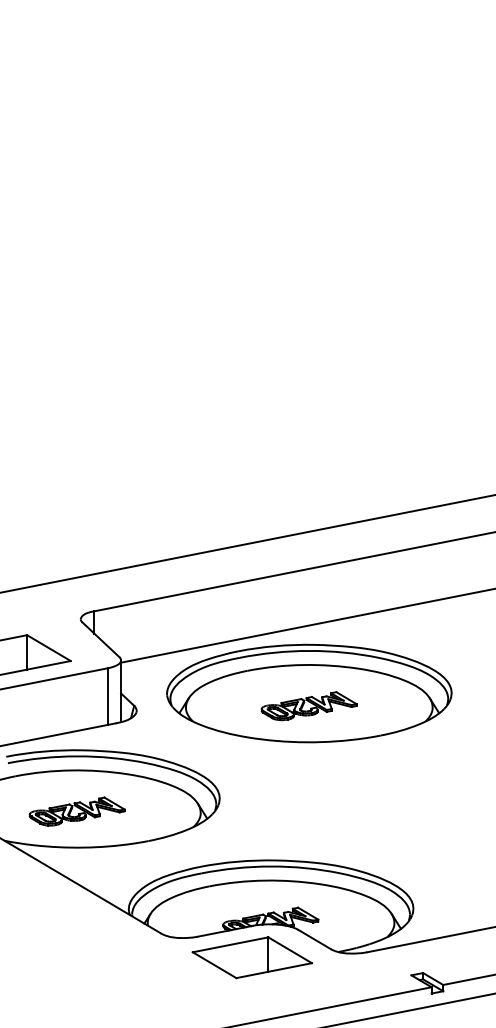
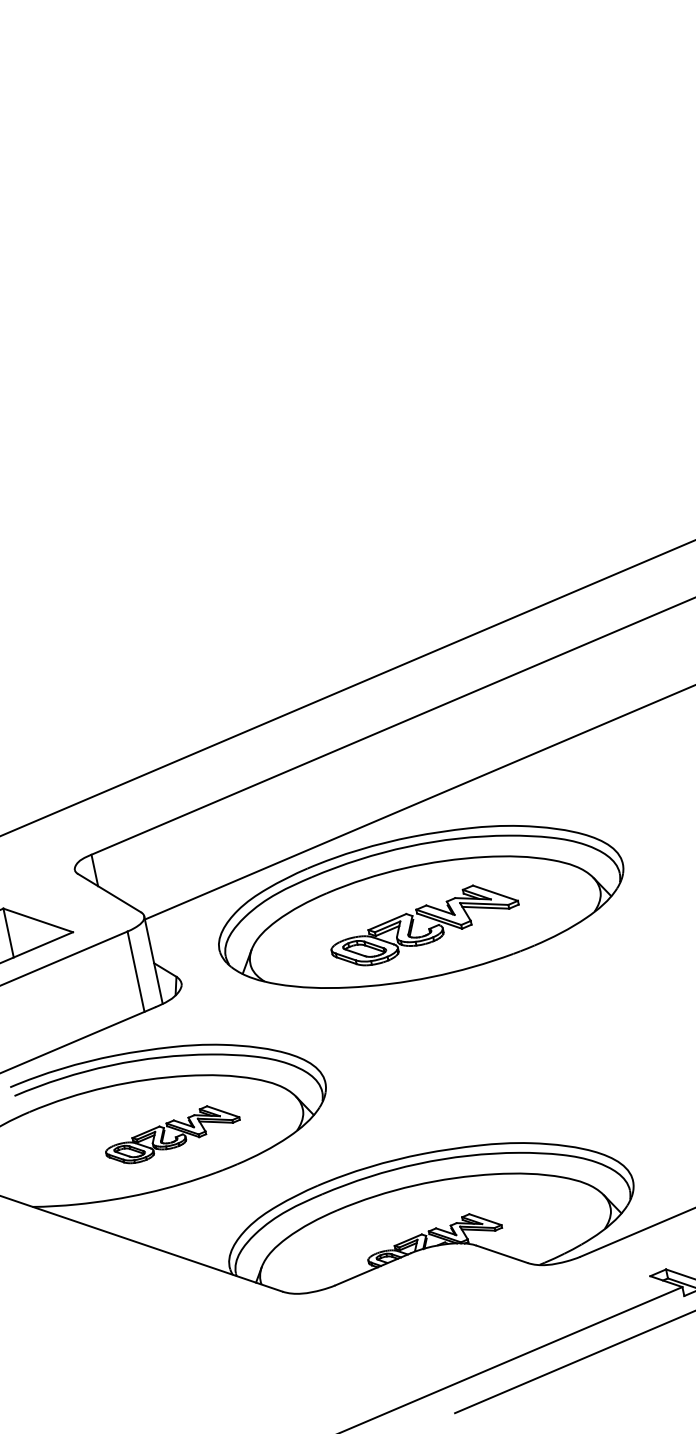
part: (308, 706) -> (423, 925), size x1.4
part: (76, 811) -> (171, 1134), moved
part: (251, 957) -> (418, 1298), removed

